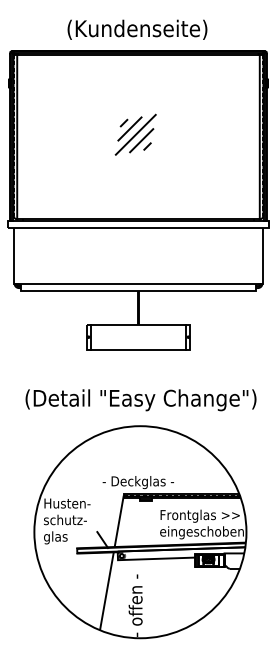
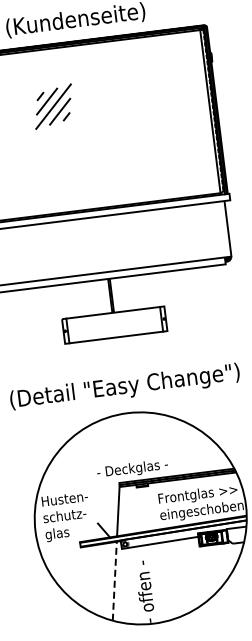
part: (135, 134) -> (53, 106), moved
line: (106, 591) -> (114, 581), solid -> dashed

